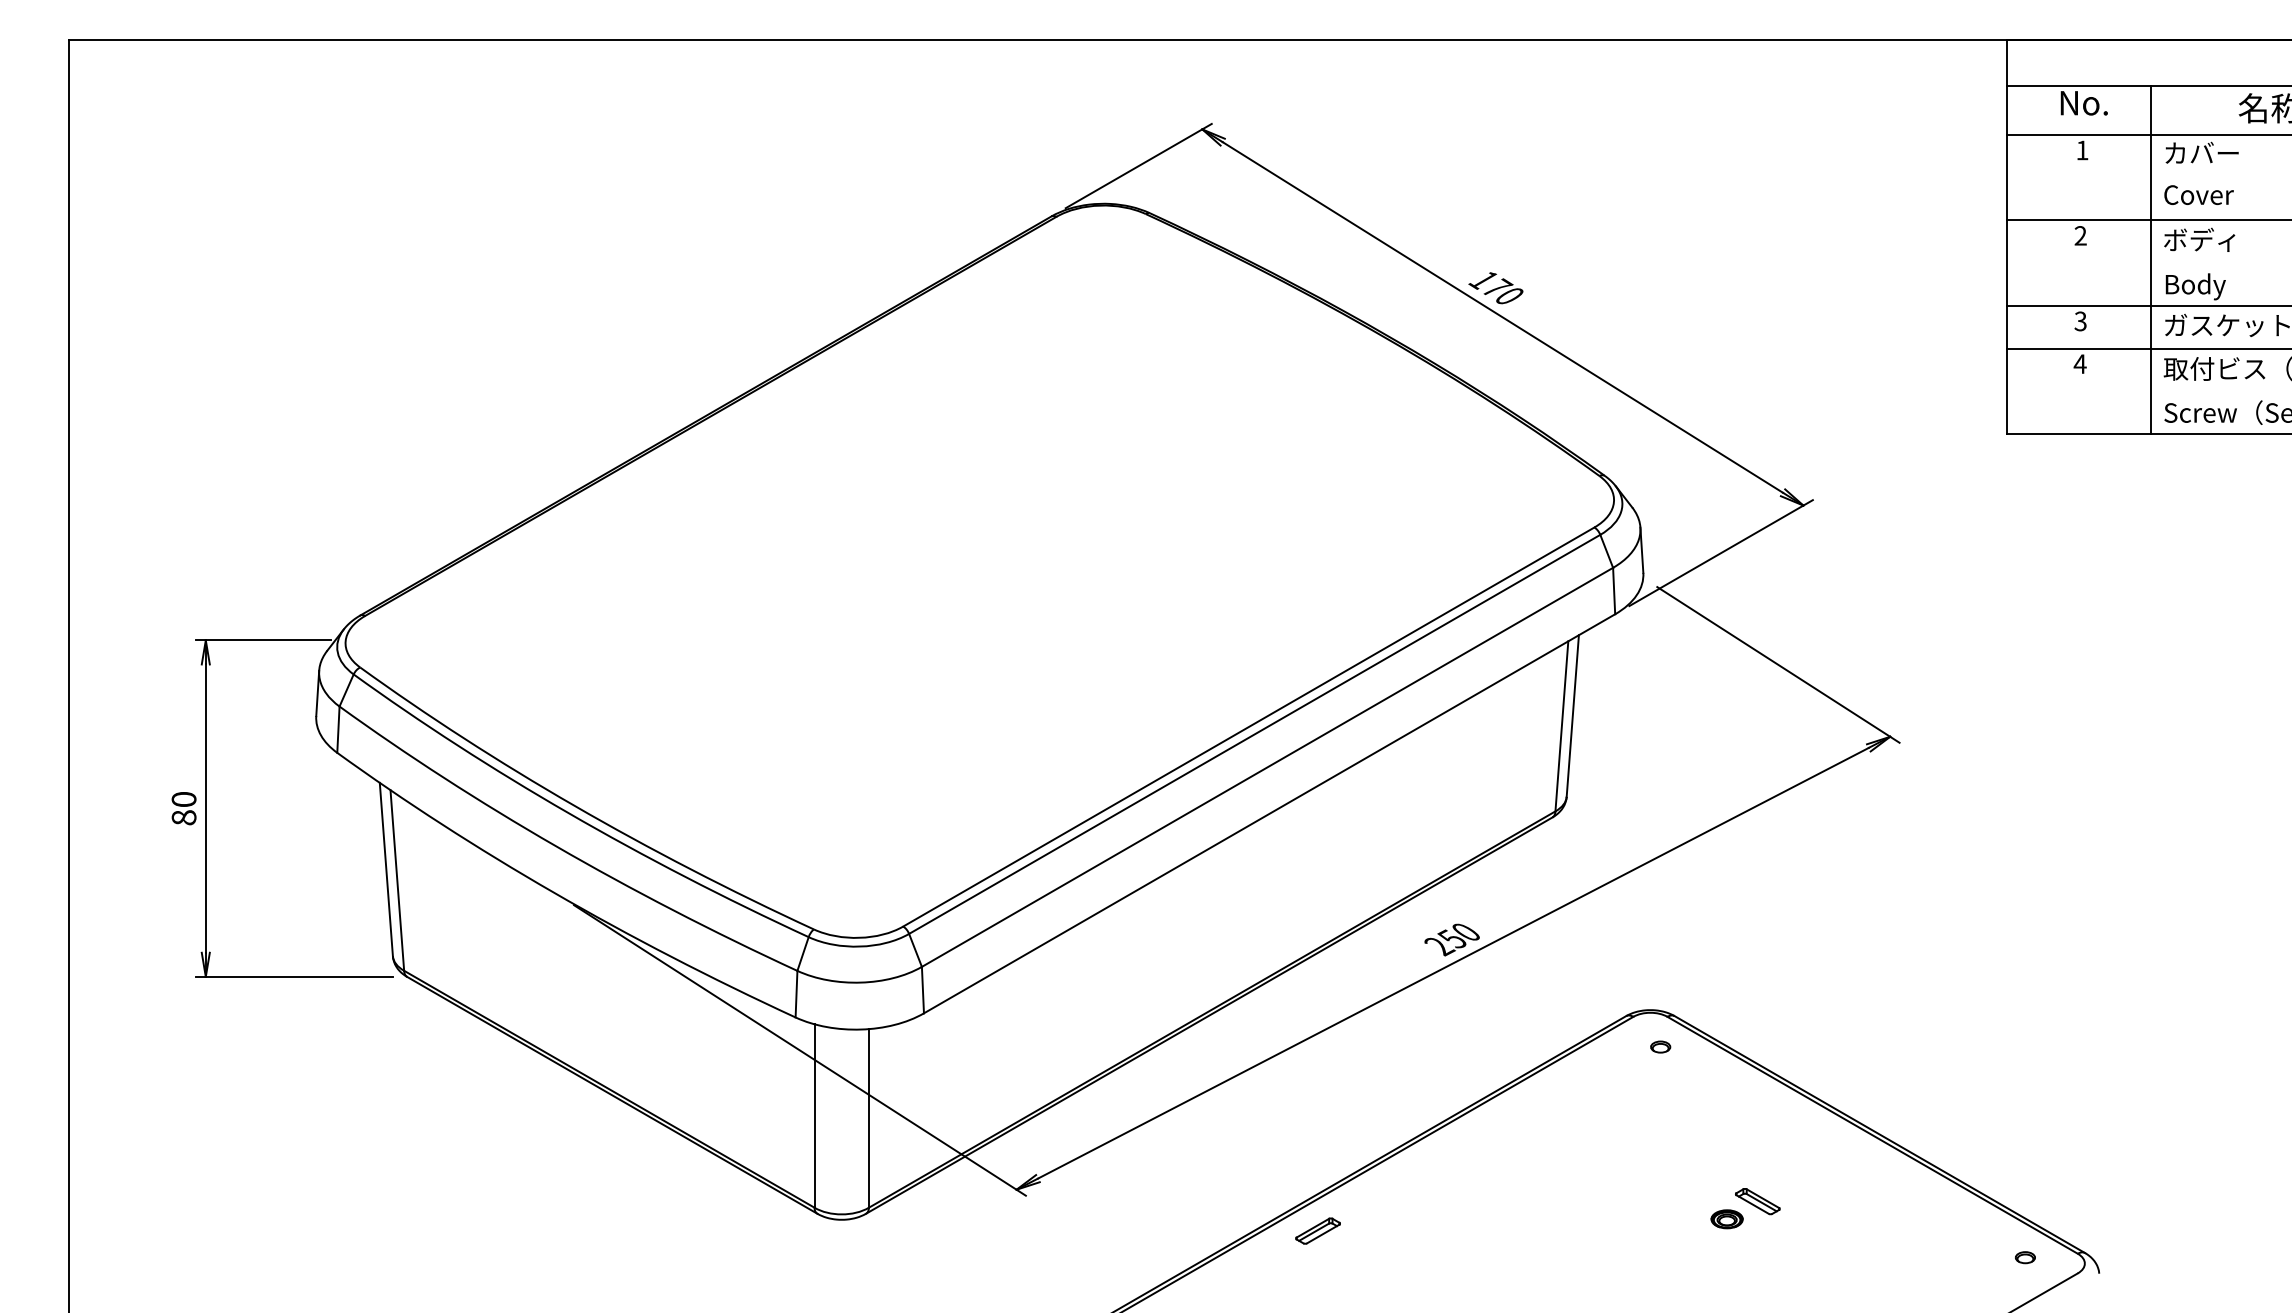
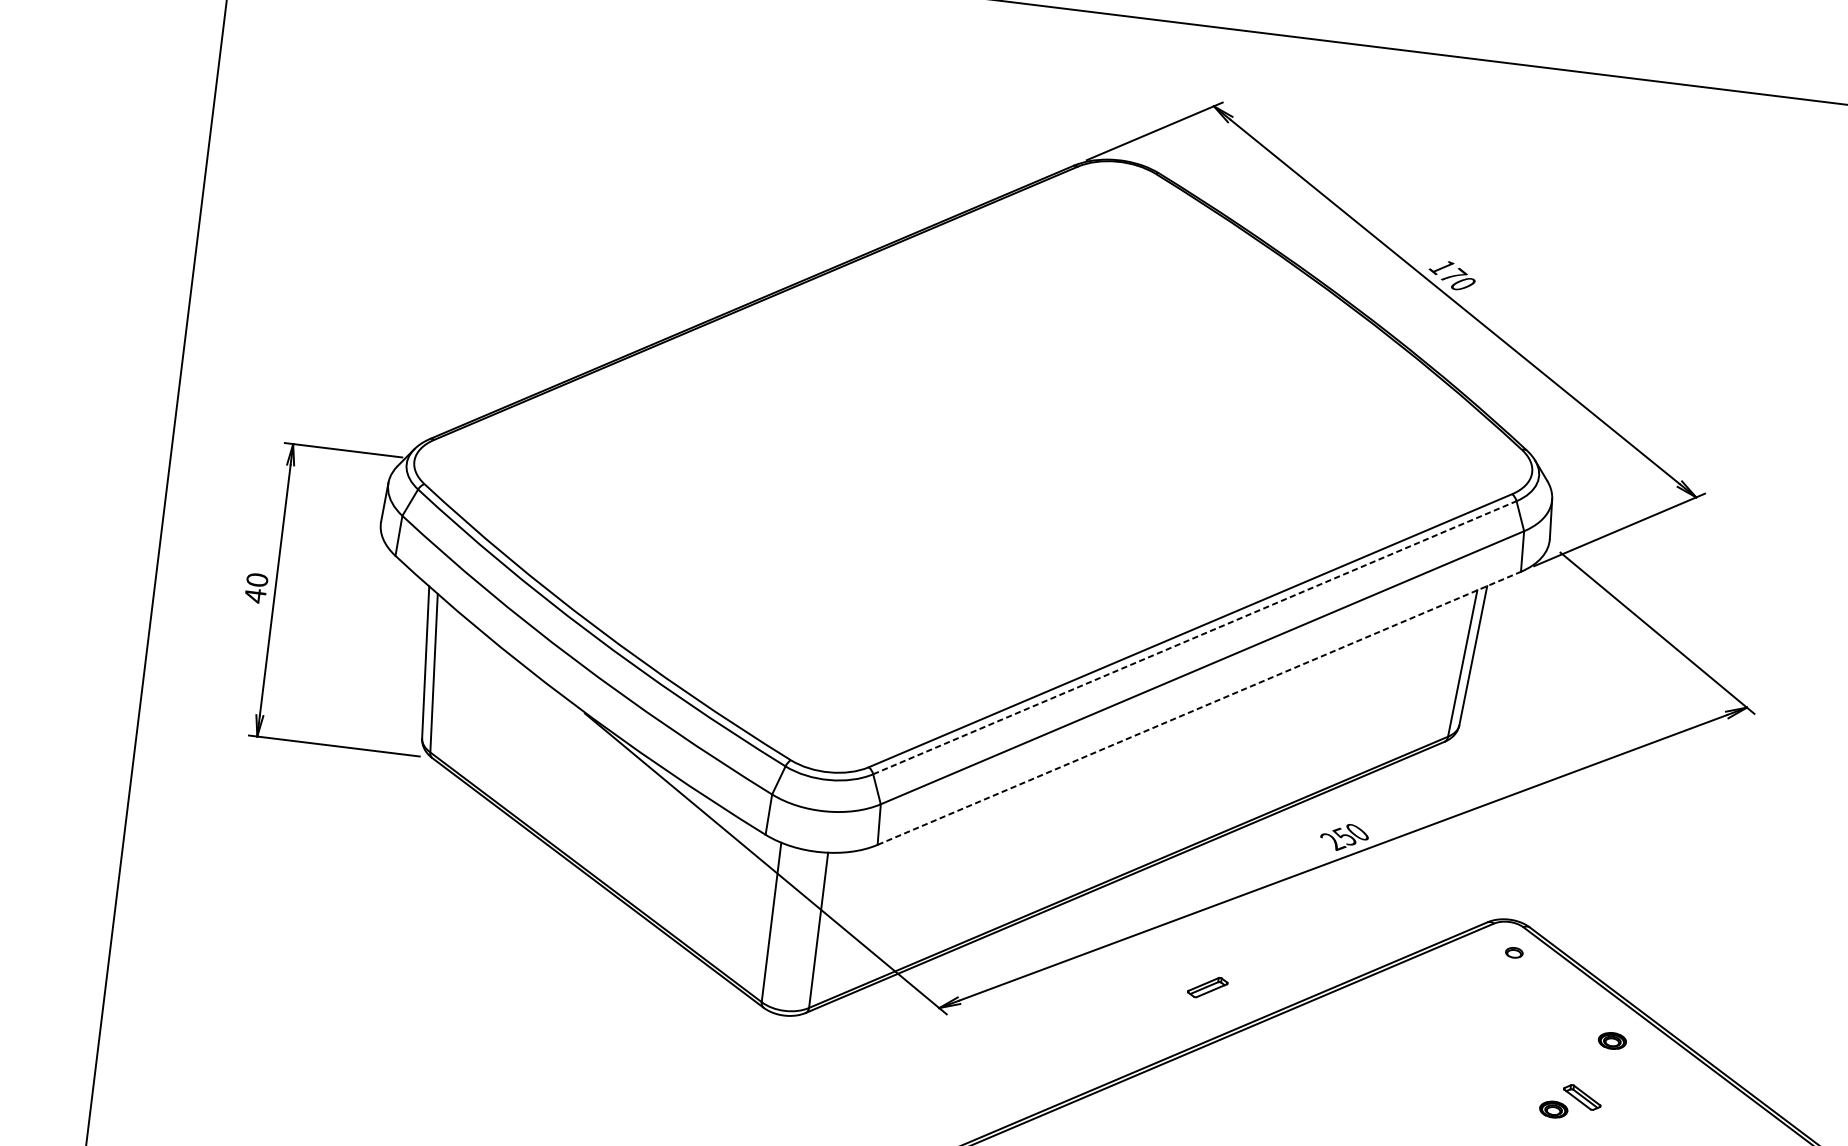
line: (1255, 734) -> (1195, 637), solid -> dashed
line: (1270, 813) -> (1200, 708), solid -> dashed
text: (183, 817) -> (254, 595), 80 -> 40
part: (1783, 1133) -> (1611, 1041), added
part: (1317, 1230) -> (1207, 986), moved

